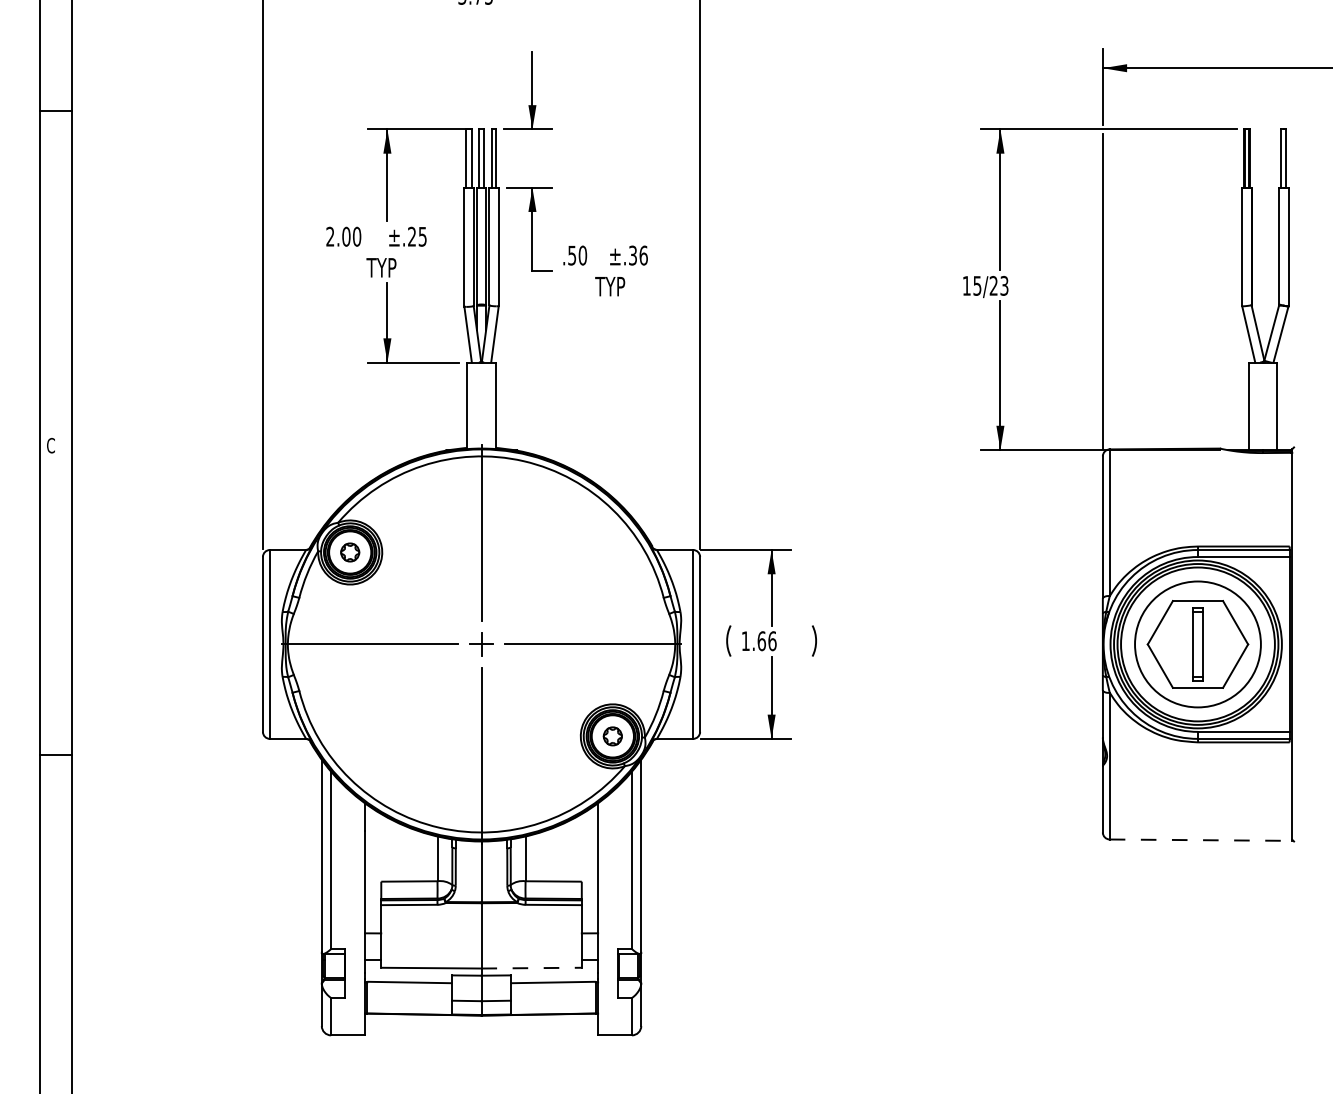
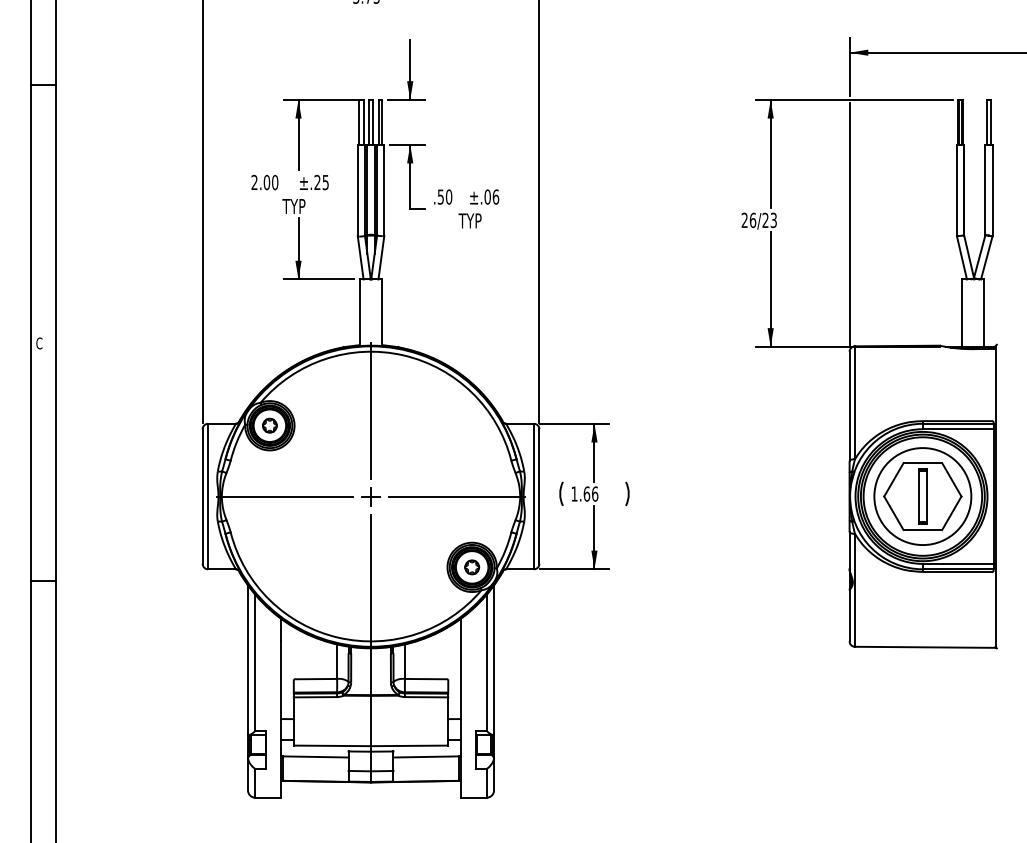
text: (632, 254) -> (487, 196), ±.36 -> ±.06
text: (971, 286) -> (748, 220), 15/23 -> 26/23
line: (1201, 840) -> (925, 647), dashed -> solid
line: (531, 967) -> (409, 745), dashed -> solid

